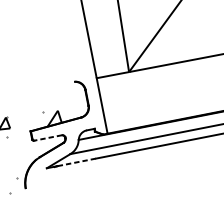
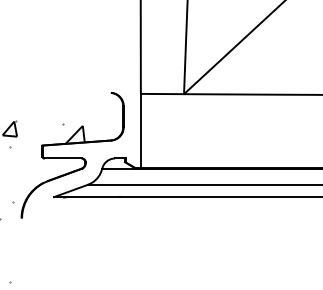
line: (48, 137) -> (63, 158), dashed -> solid
line: (77, 162) -> (94, 197), dashed -> solid

